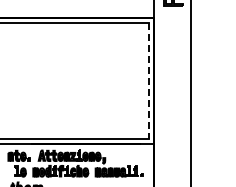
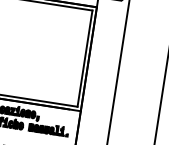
line: (149, 81) -> (85, 59), dashed -> solid

